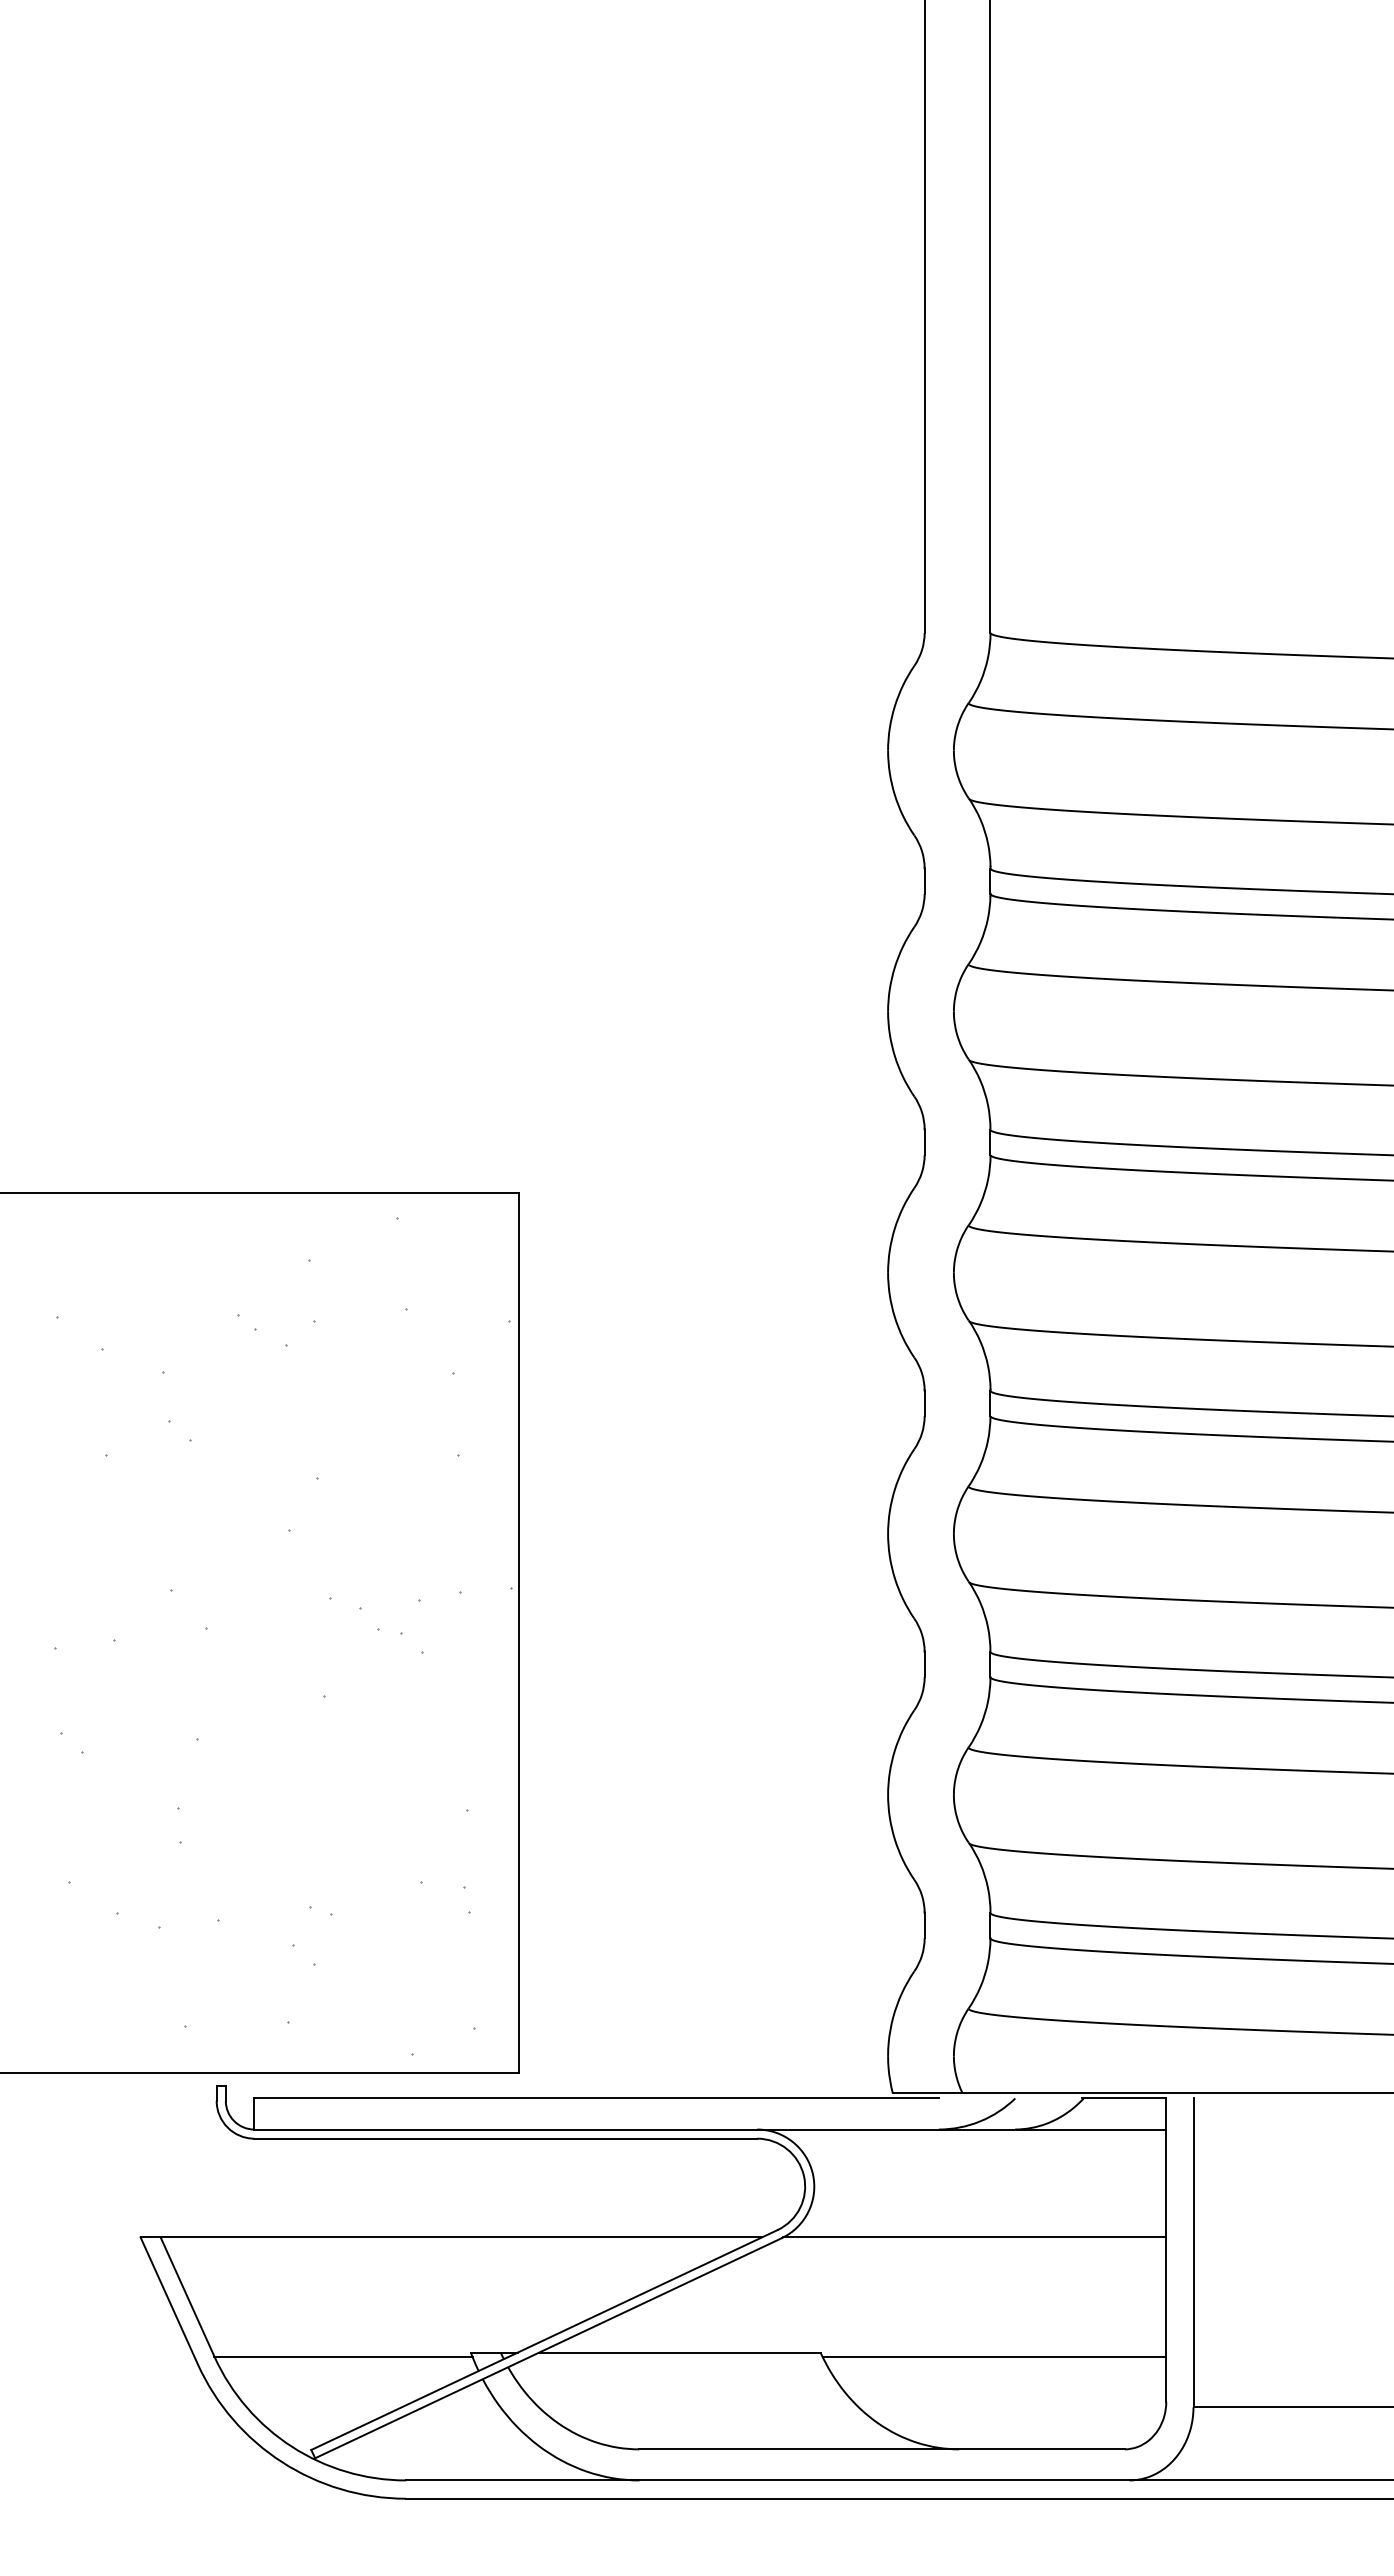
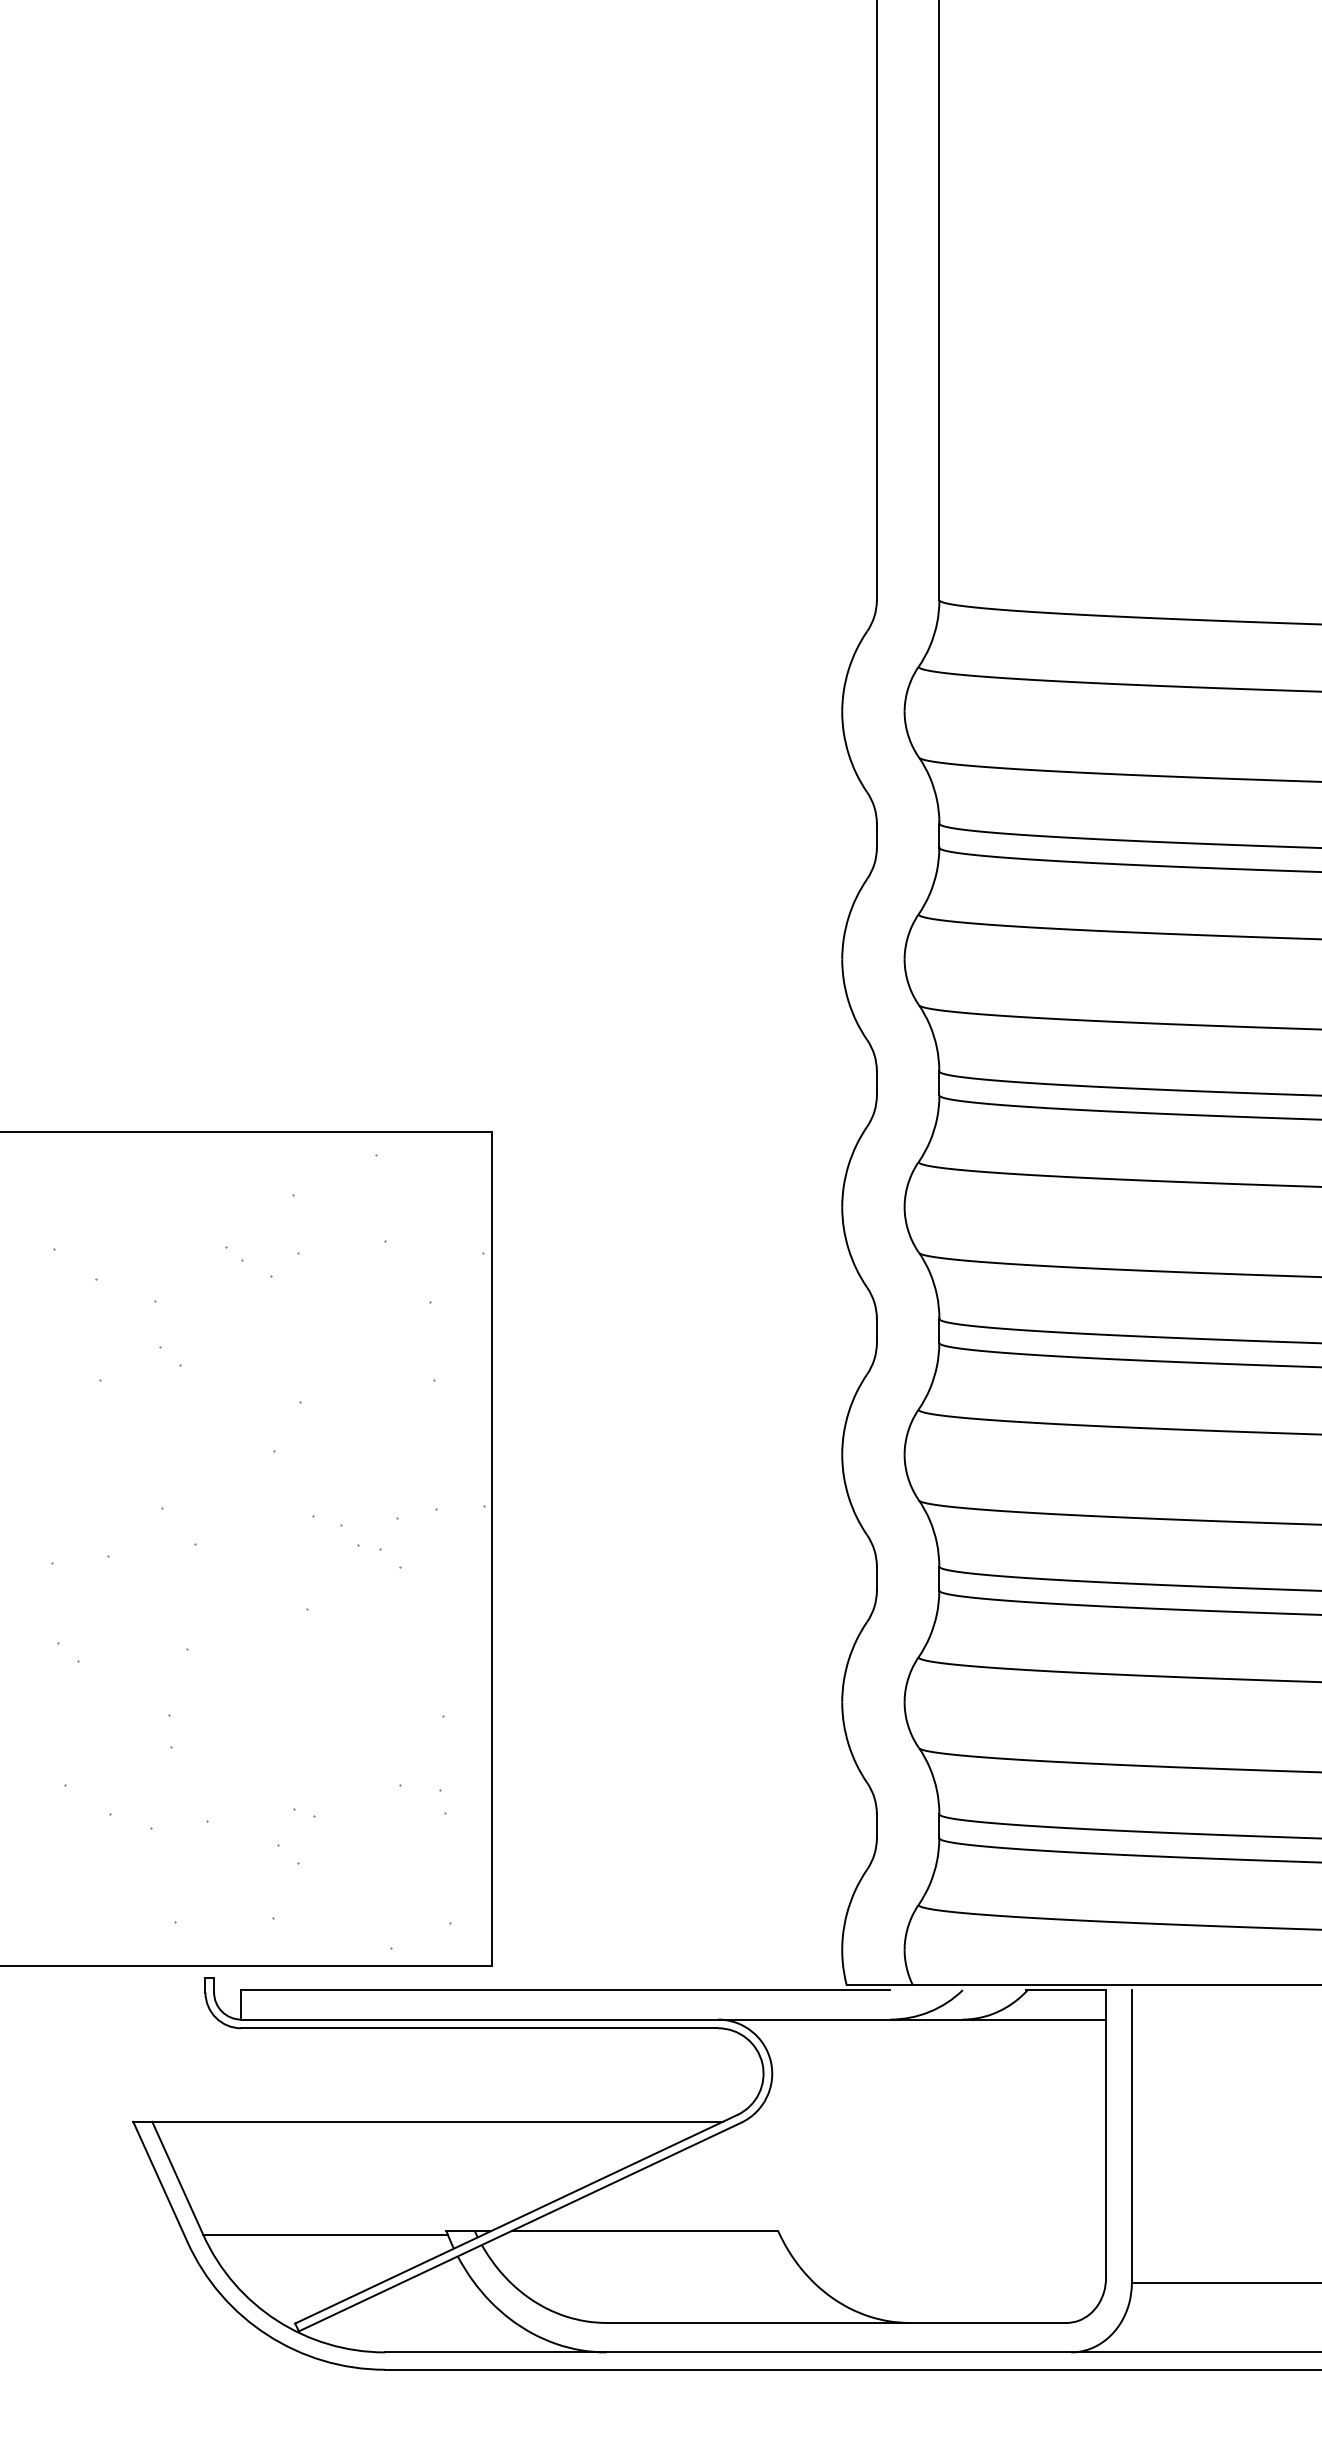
line: (974, 2237) -> (924, 2122), removed
line: (994, 2356) -> (943, 2234), removed

